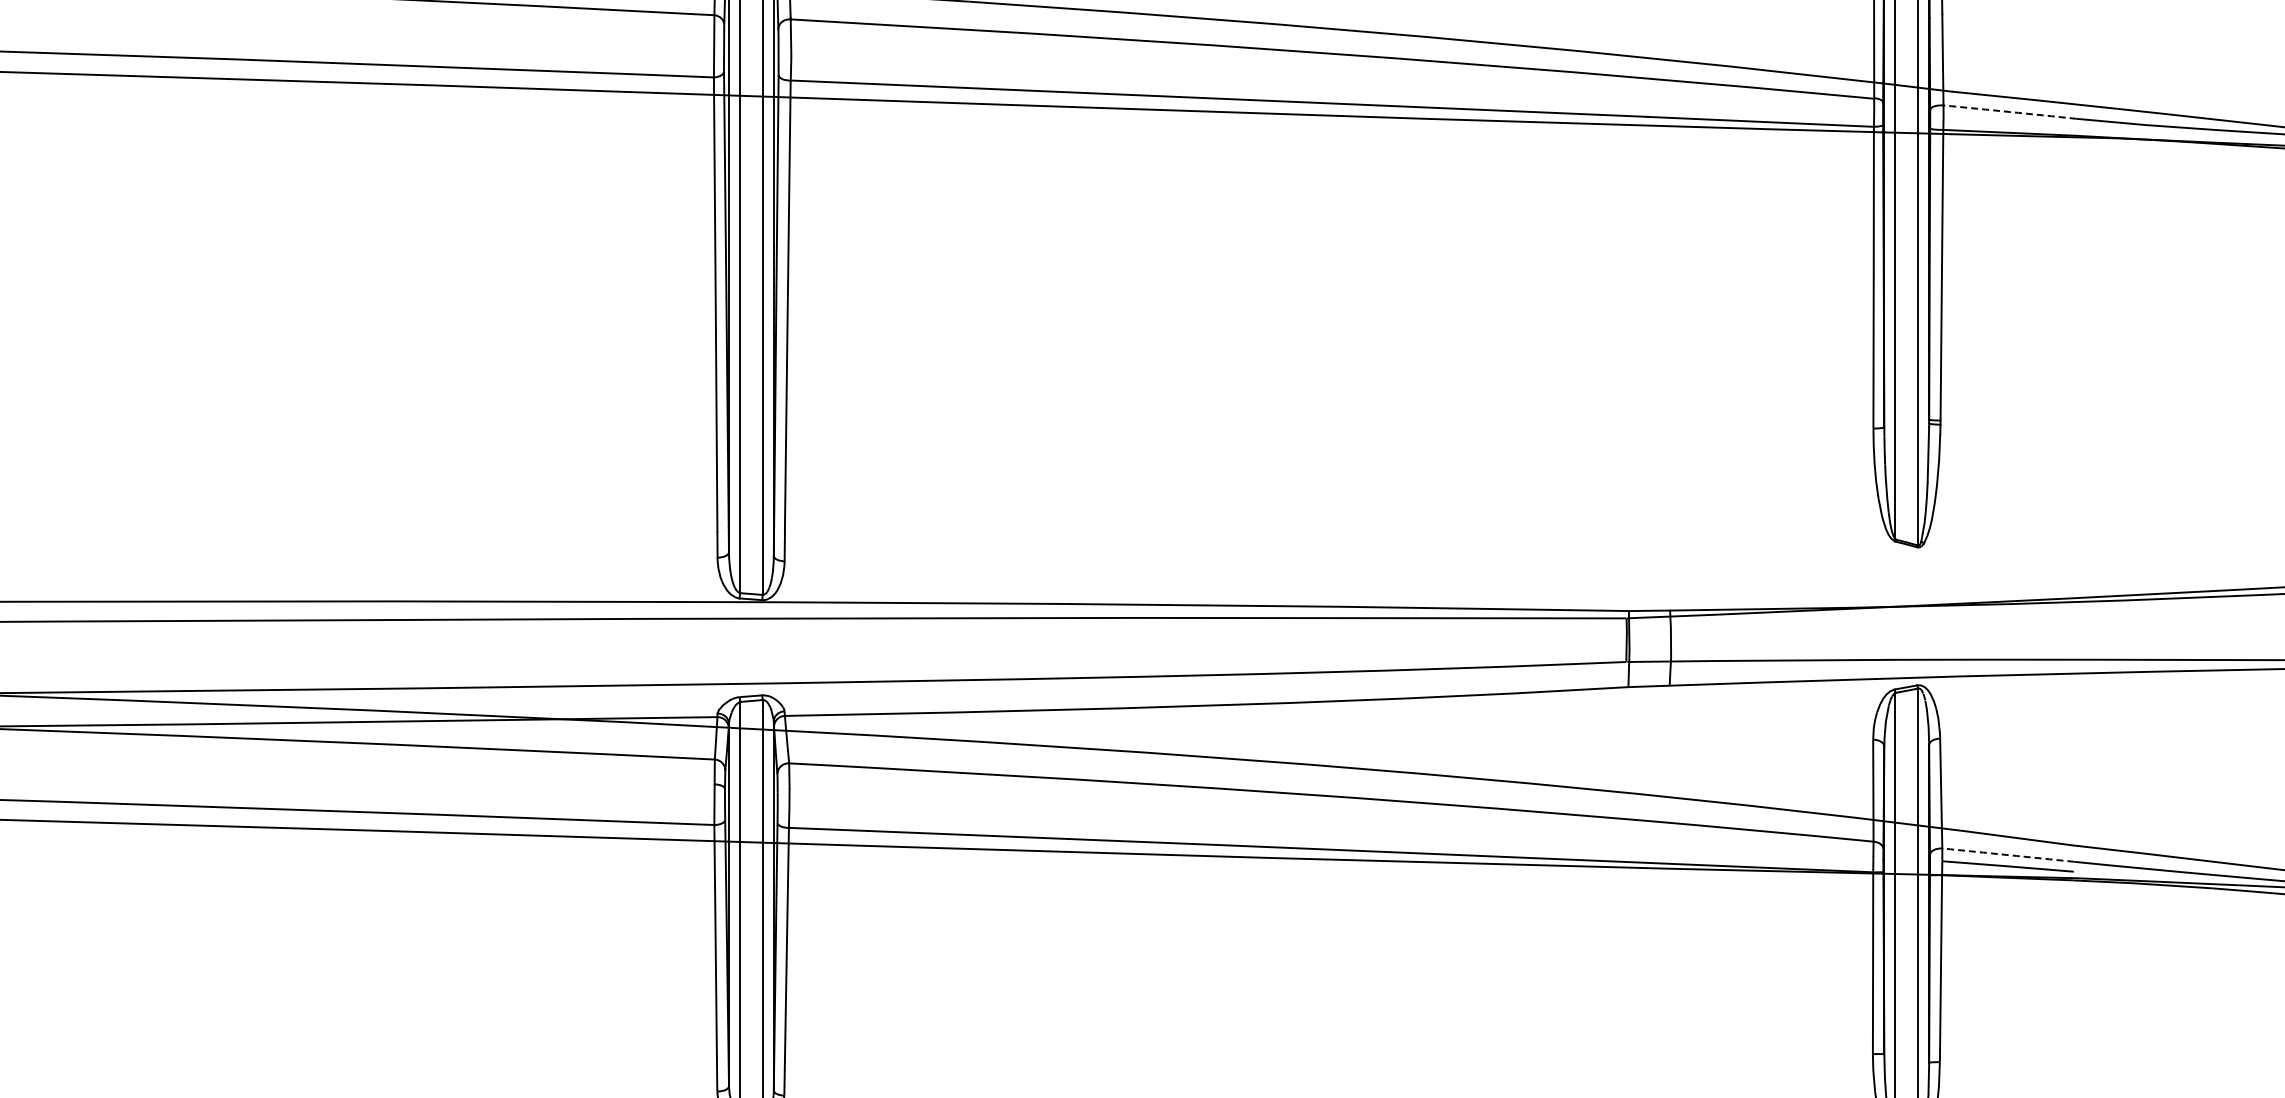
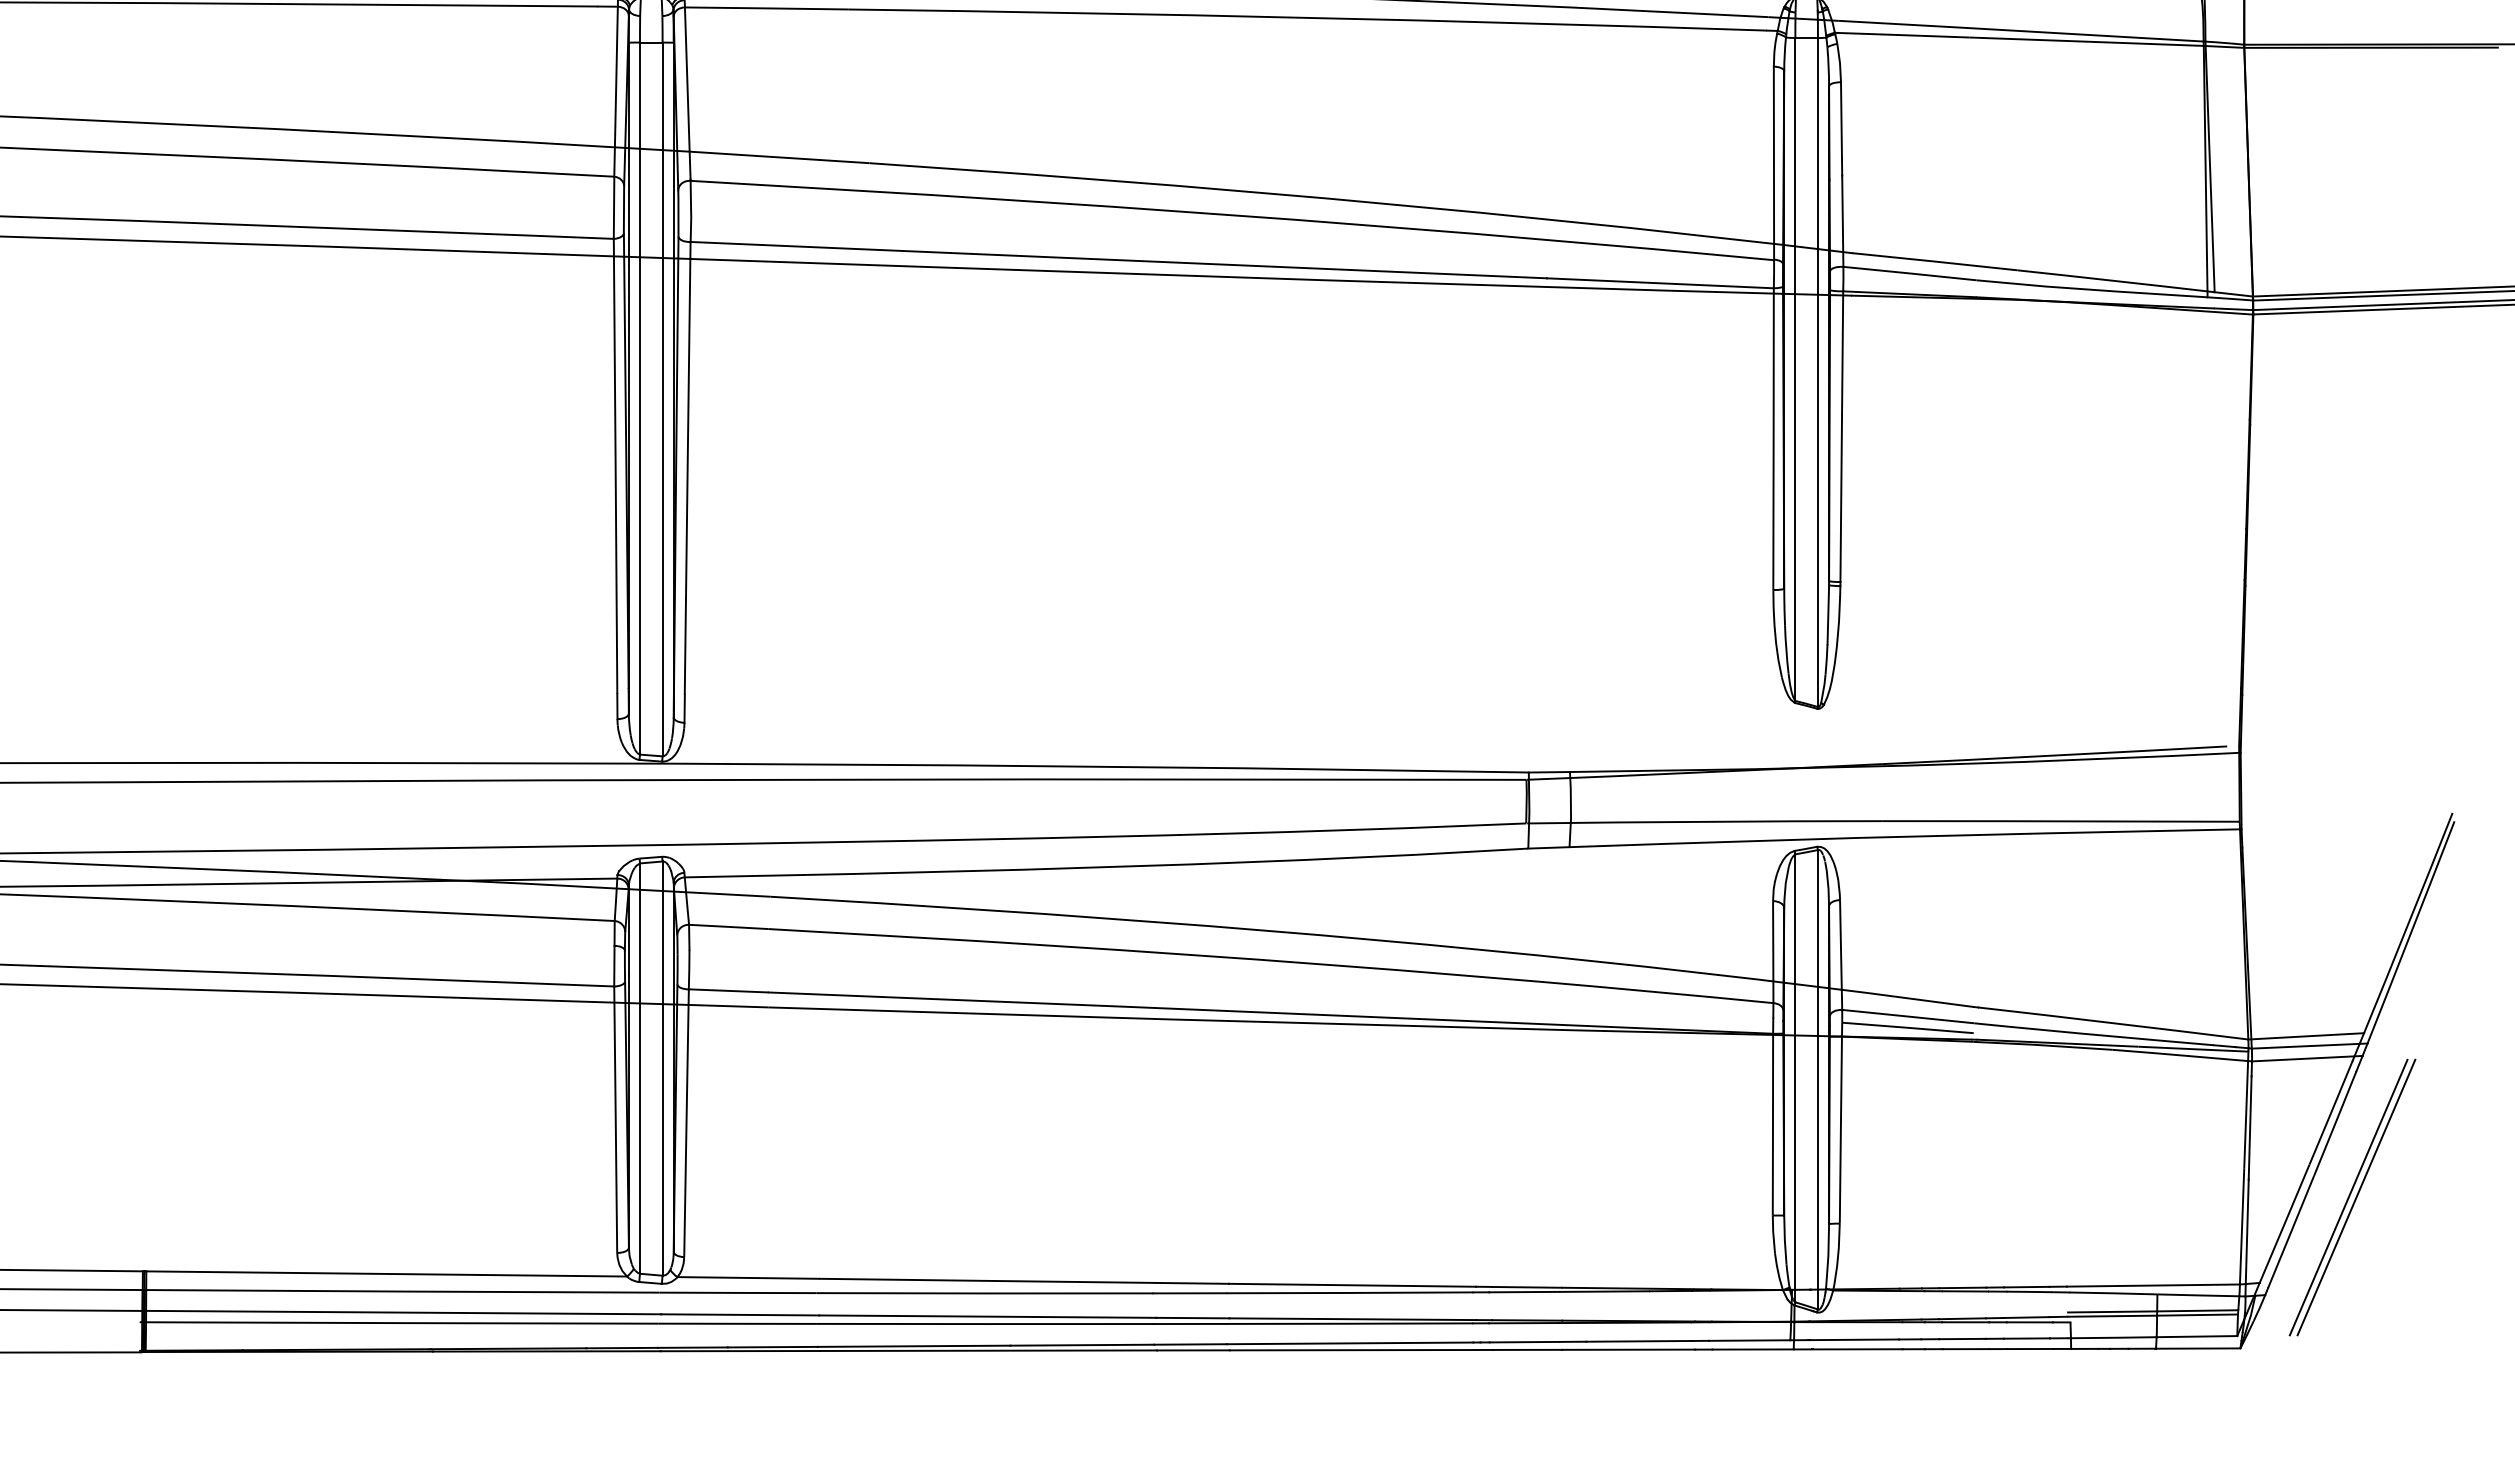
arc: (2009, 112) -> (1909, 273), dashed -> solid
arc: (2008, 855) -> (1908, 1016), dashed -> solid

